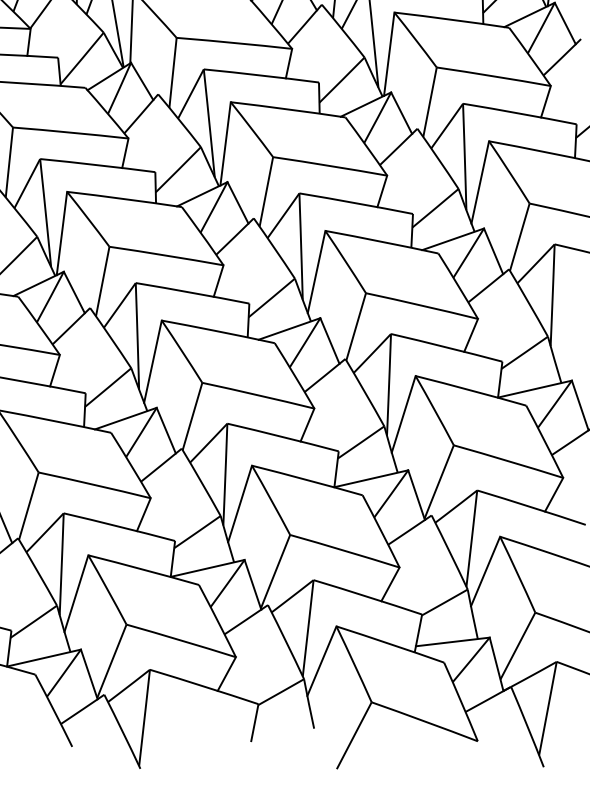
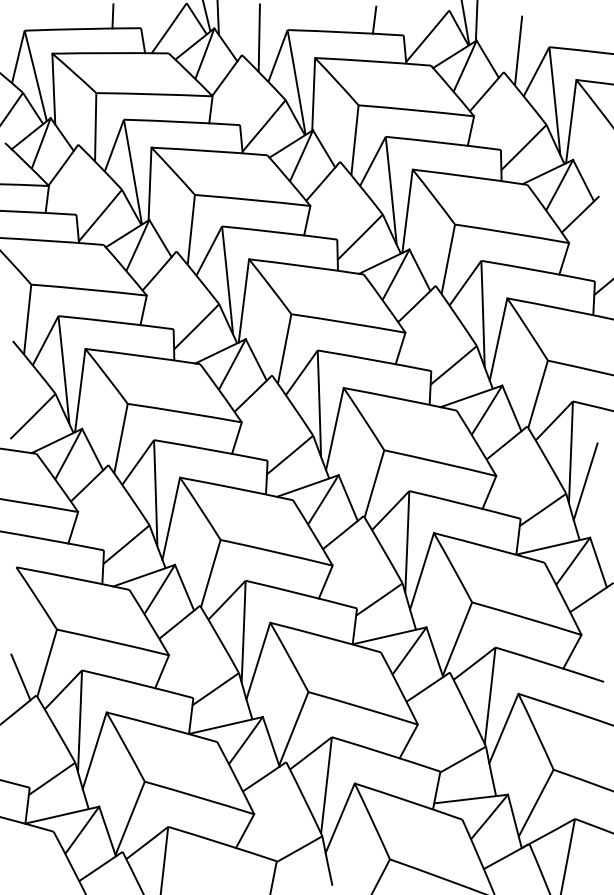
line: (567, 324) -> (585, 481), added

